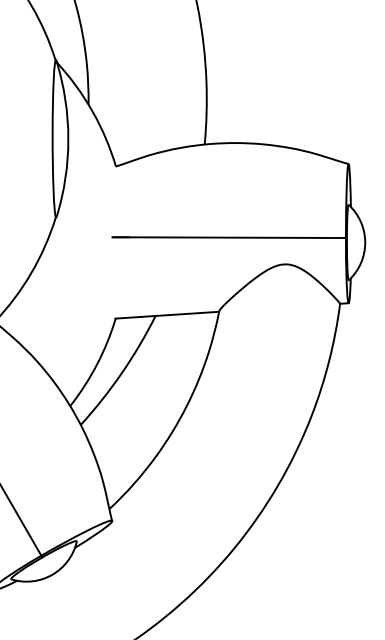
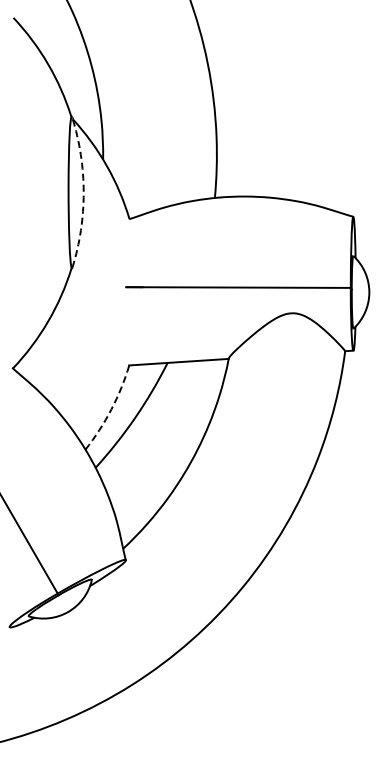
arc: (68, 138) -> (83, 192), solid -> dashed
arc: (97, 364) -> (111, 409), solid -> dashed

